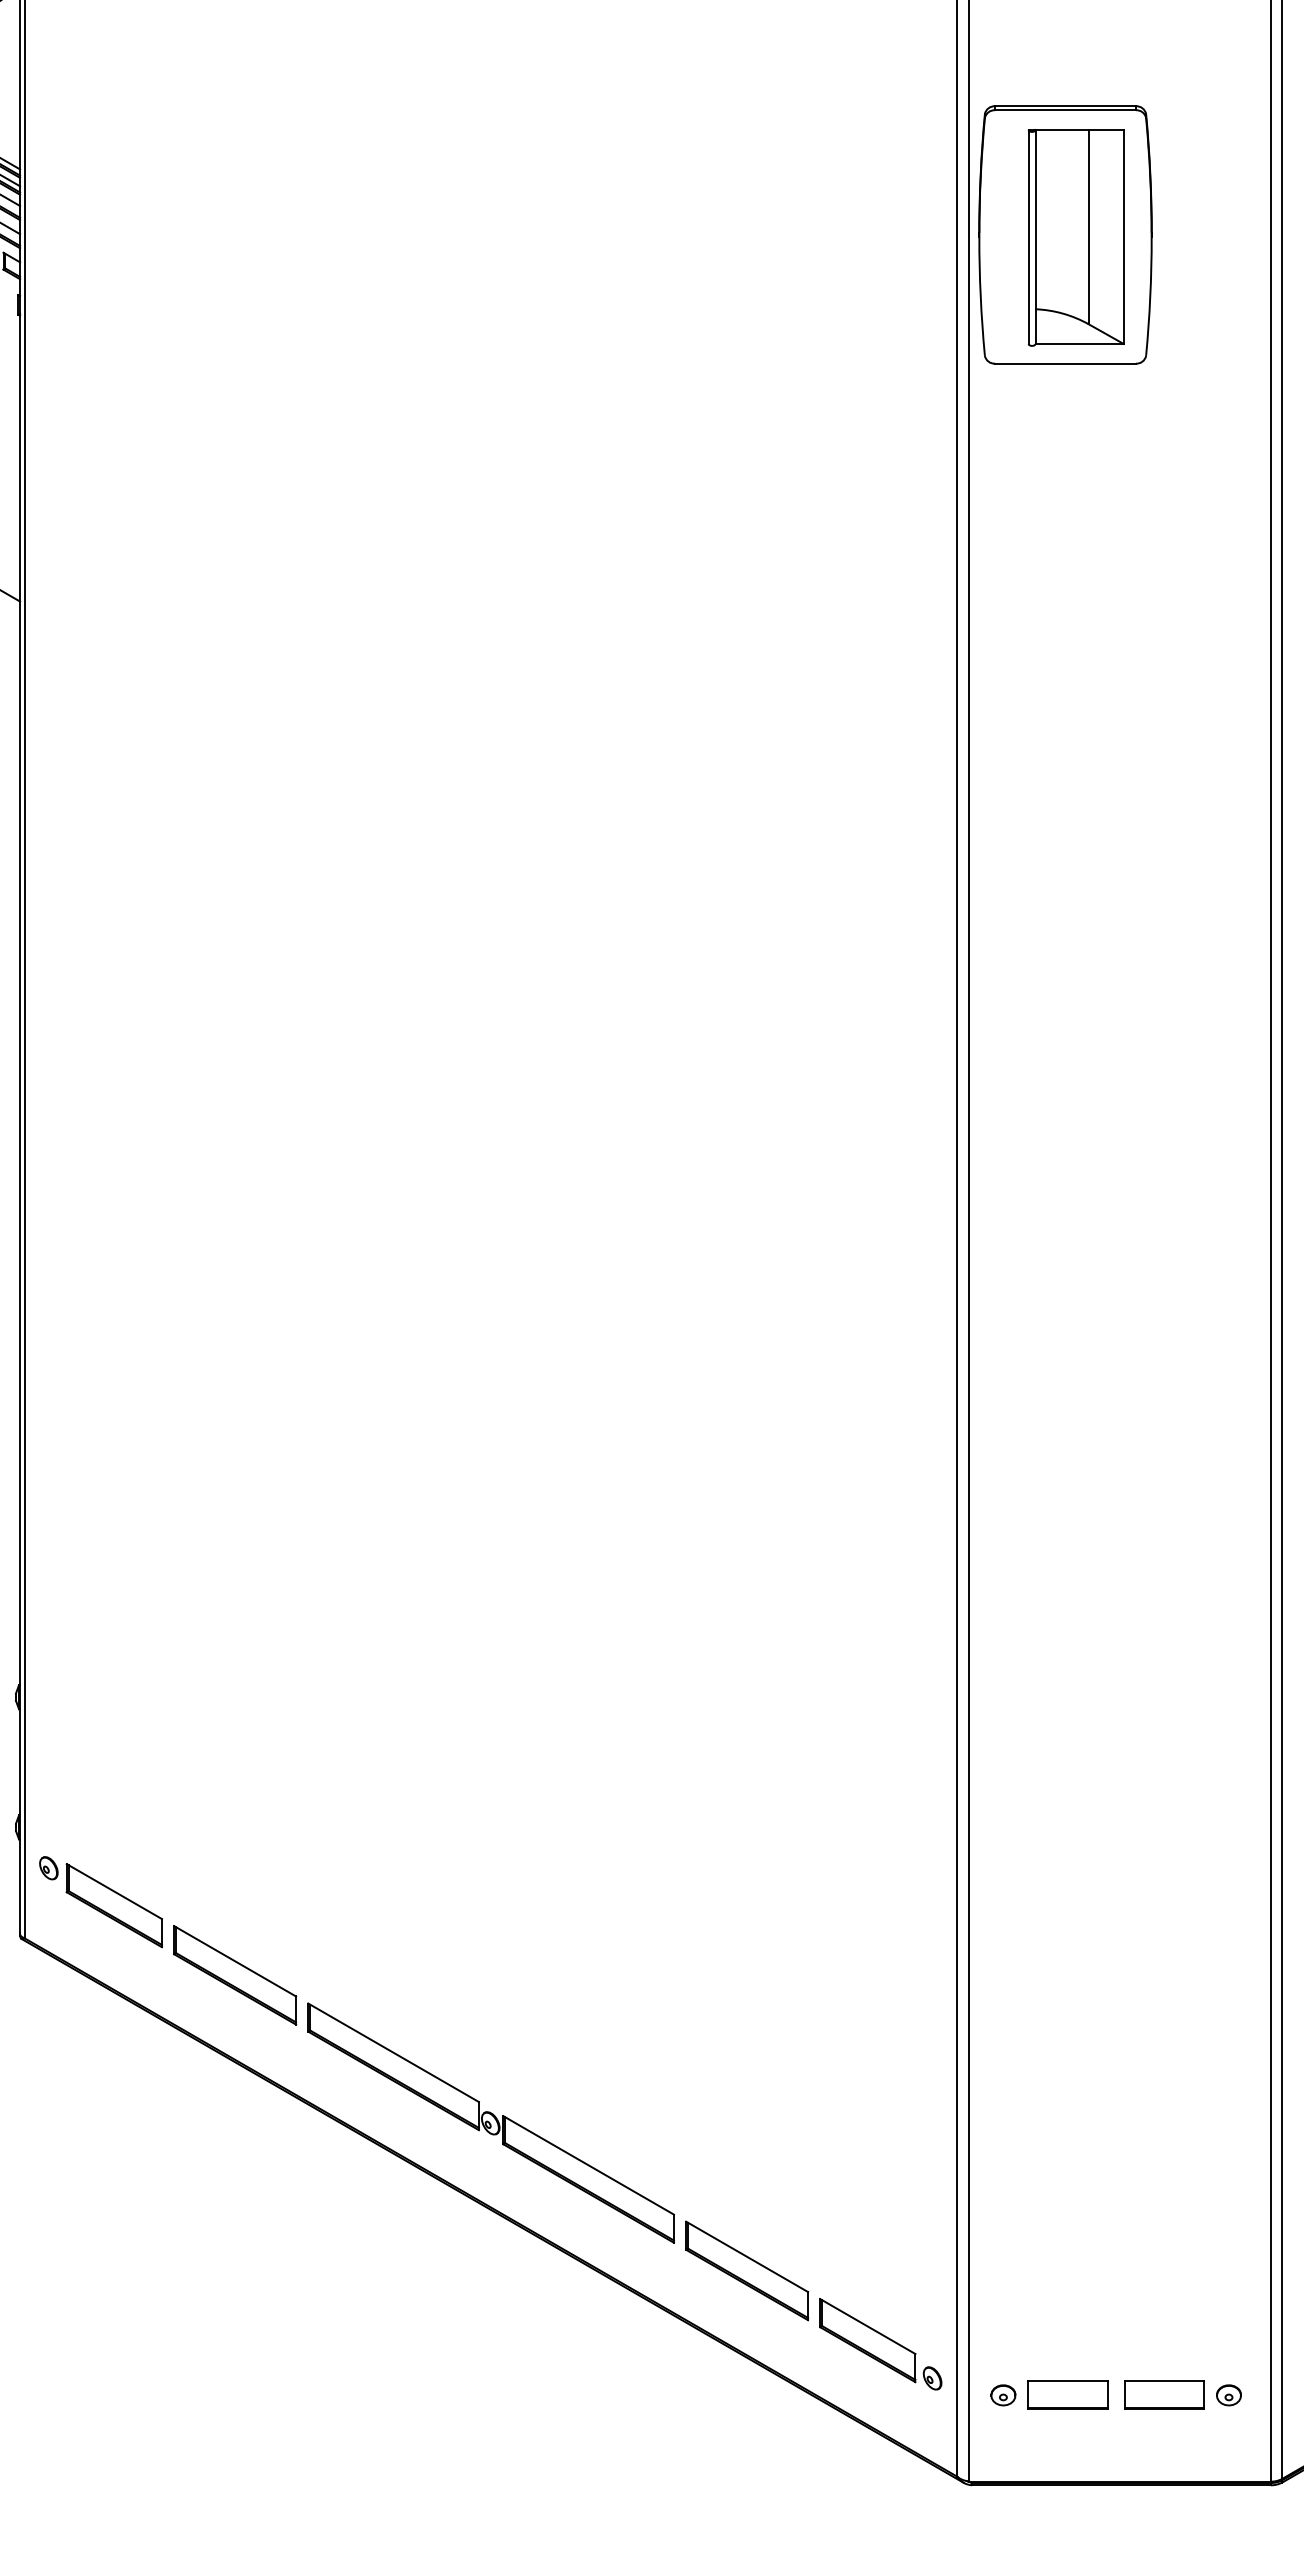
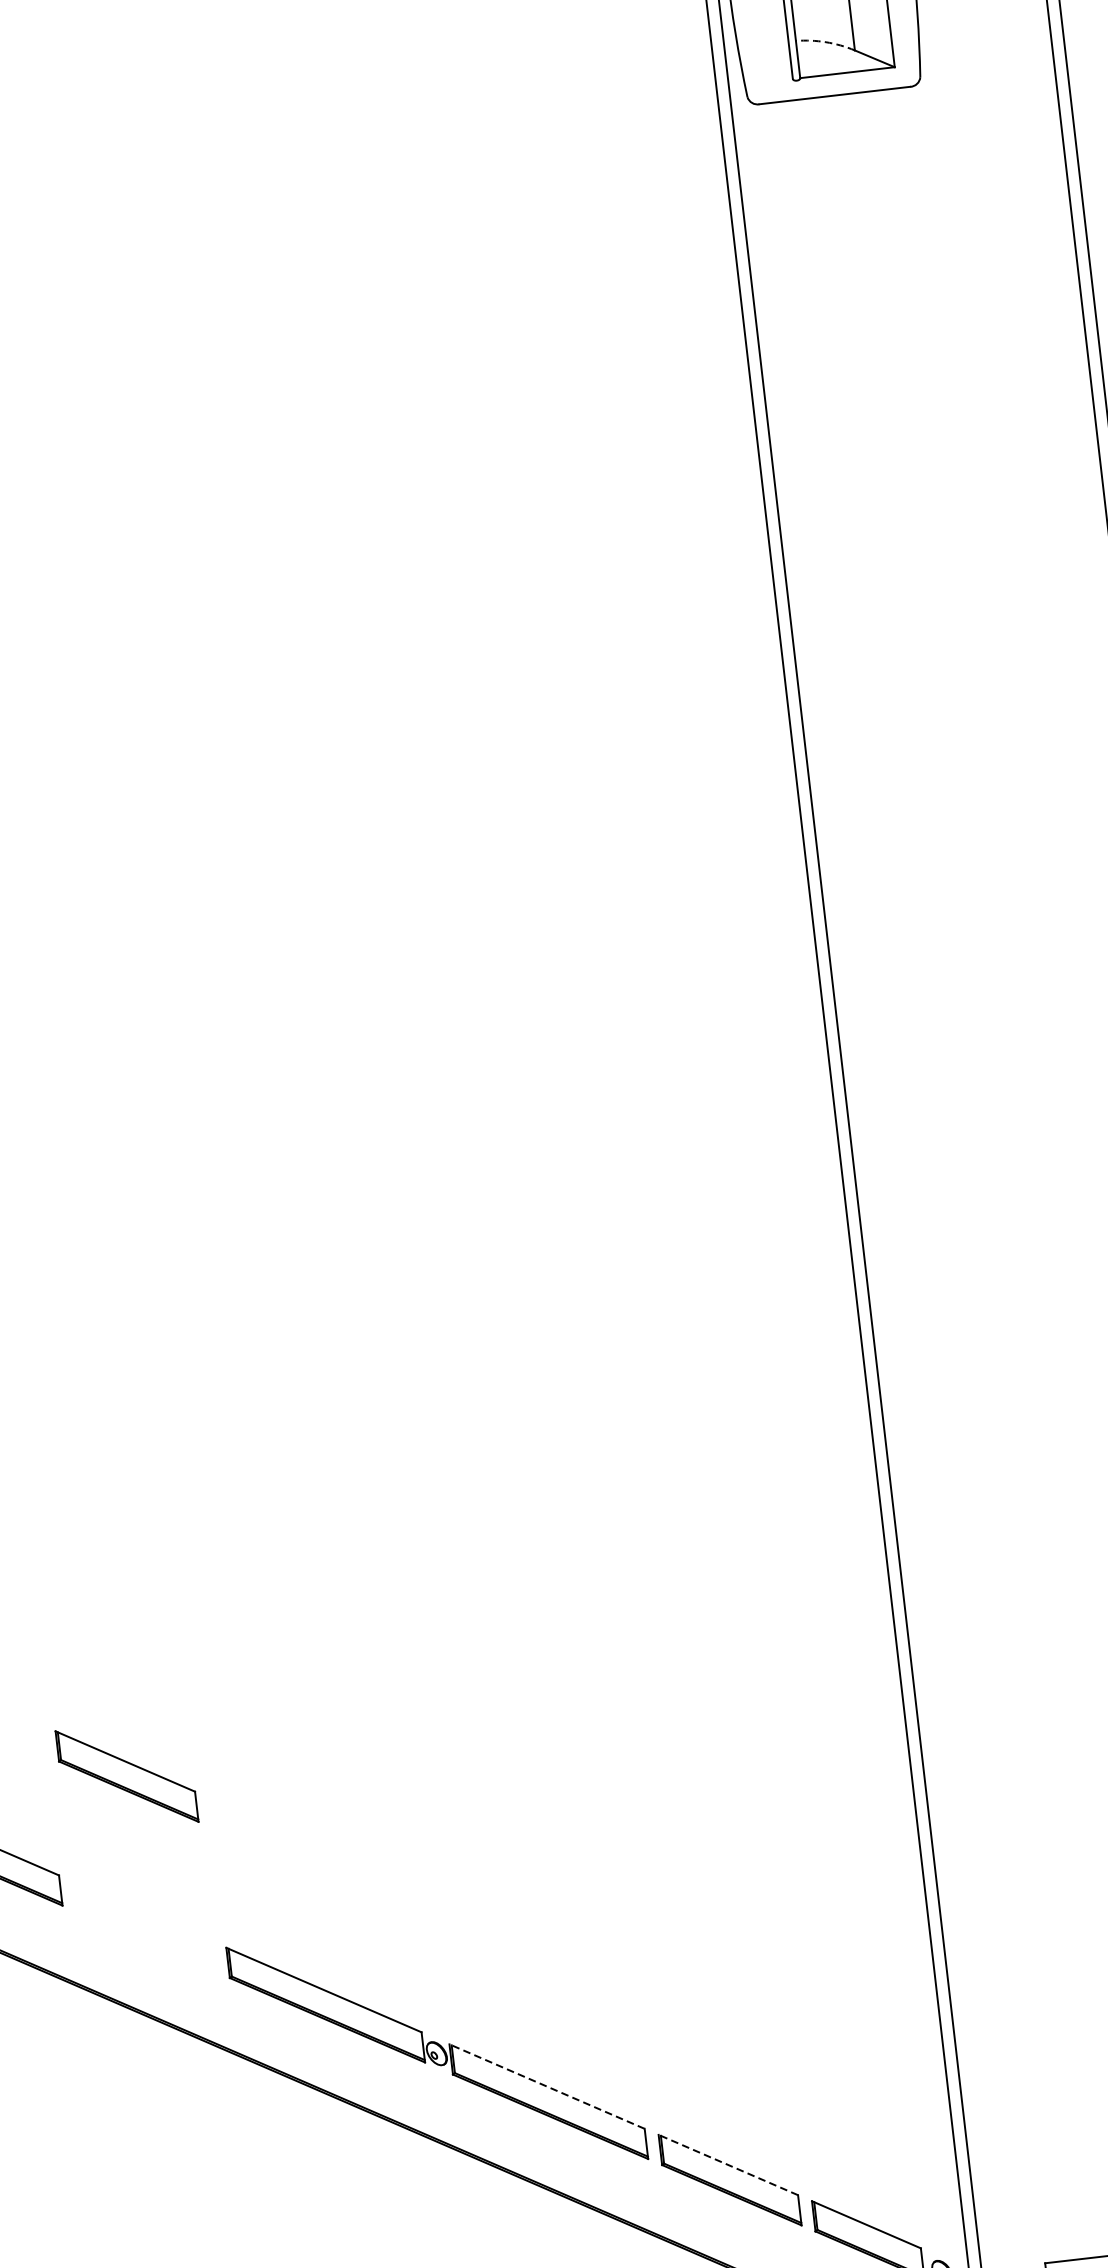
arc: (1063, 313) -> (826, 42), solid -> dashed
part: (235, 1975) -> (127, 1776), moved
line: (588, 2165) -> (546, 2086), solid -> dashed
line: (746, 2256) -> (727, 2164), solid -> dashed

